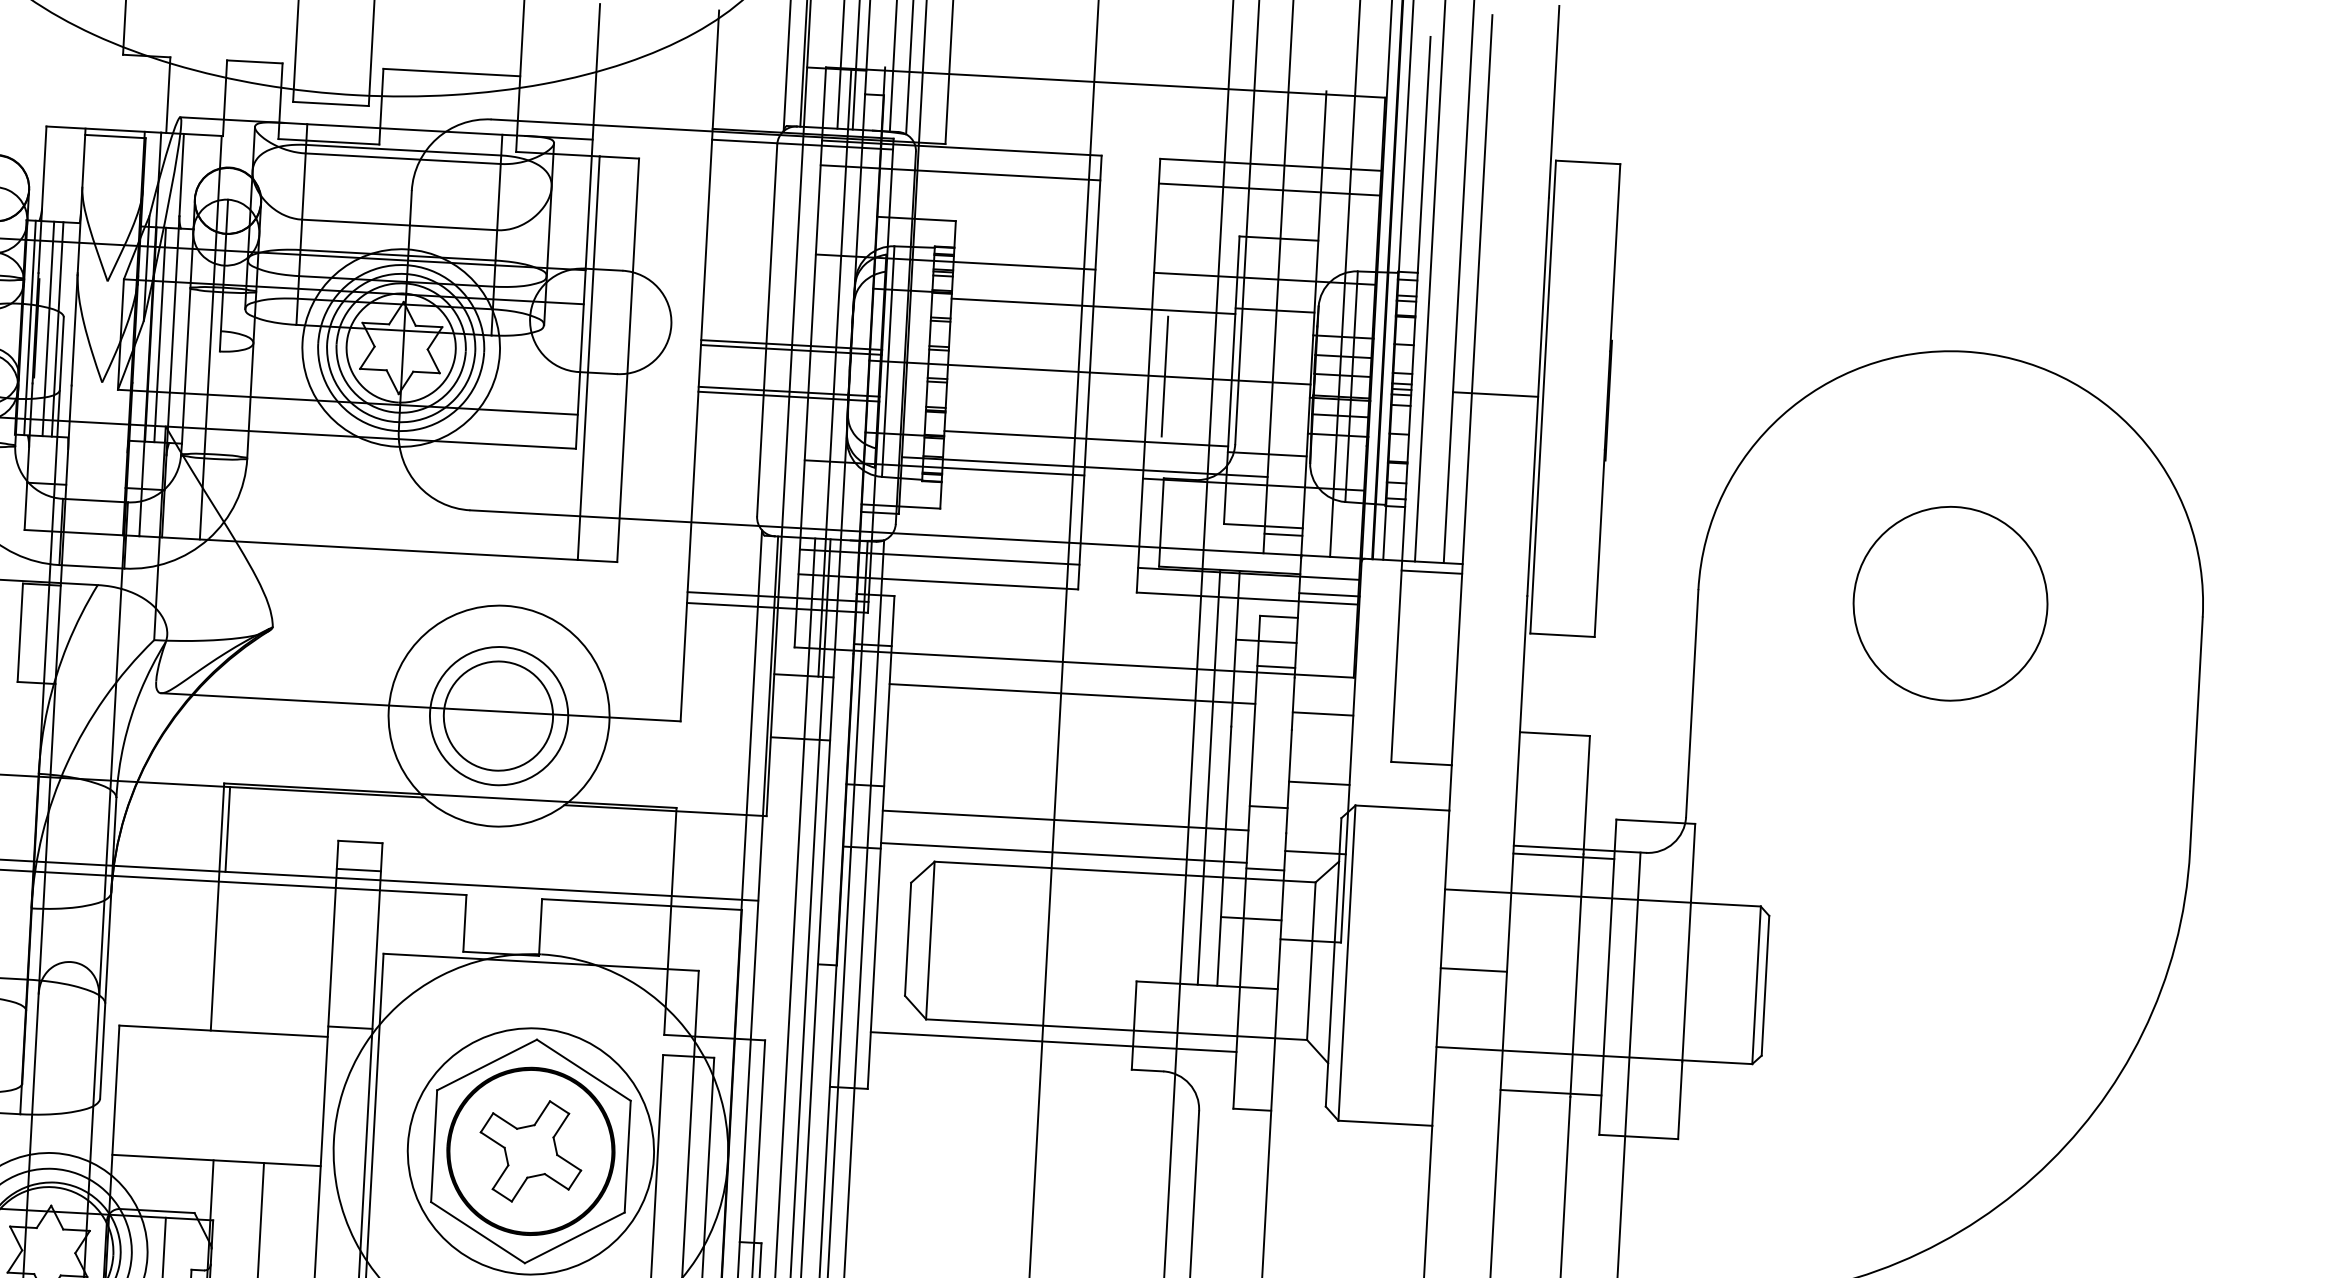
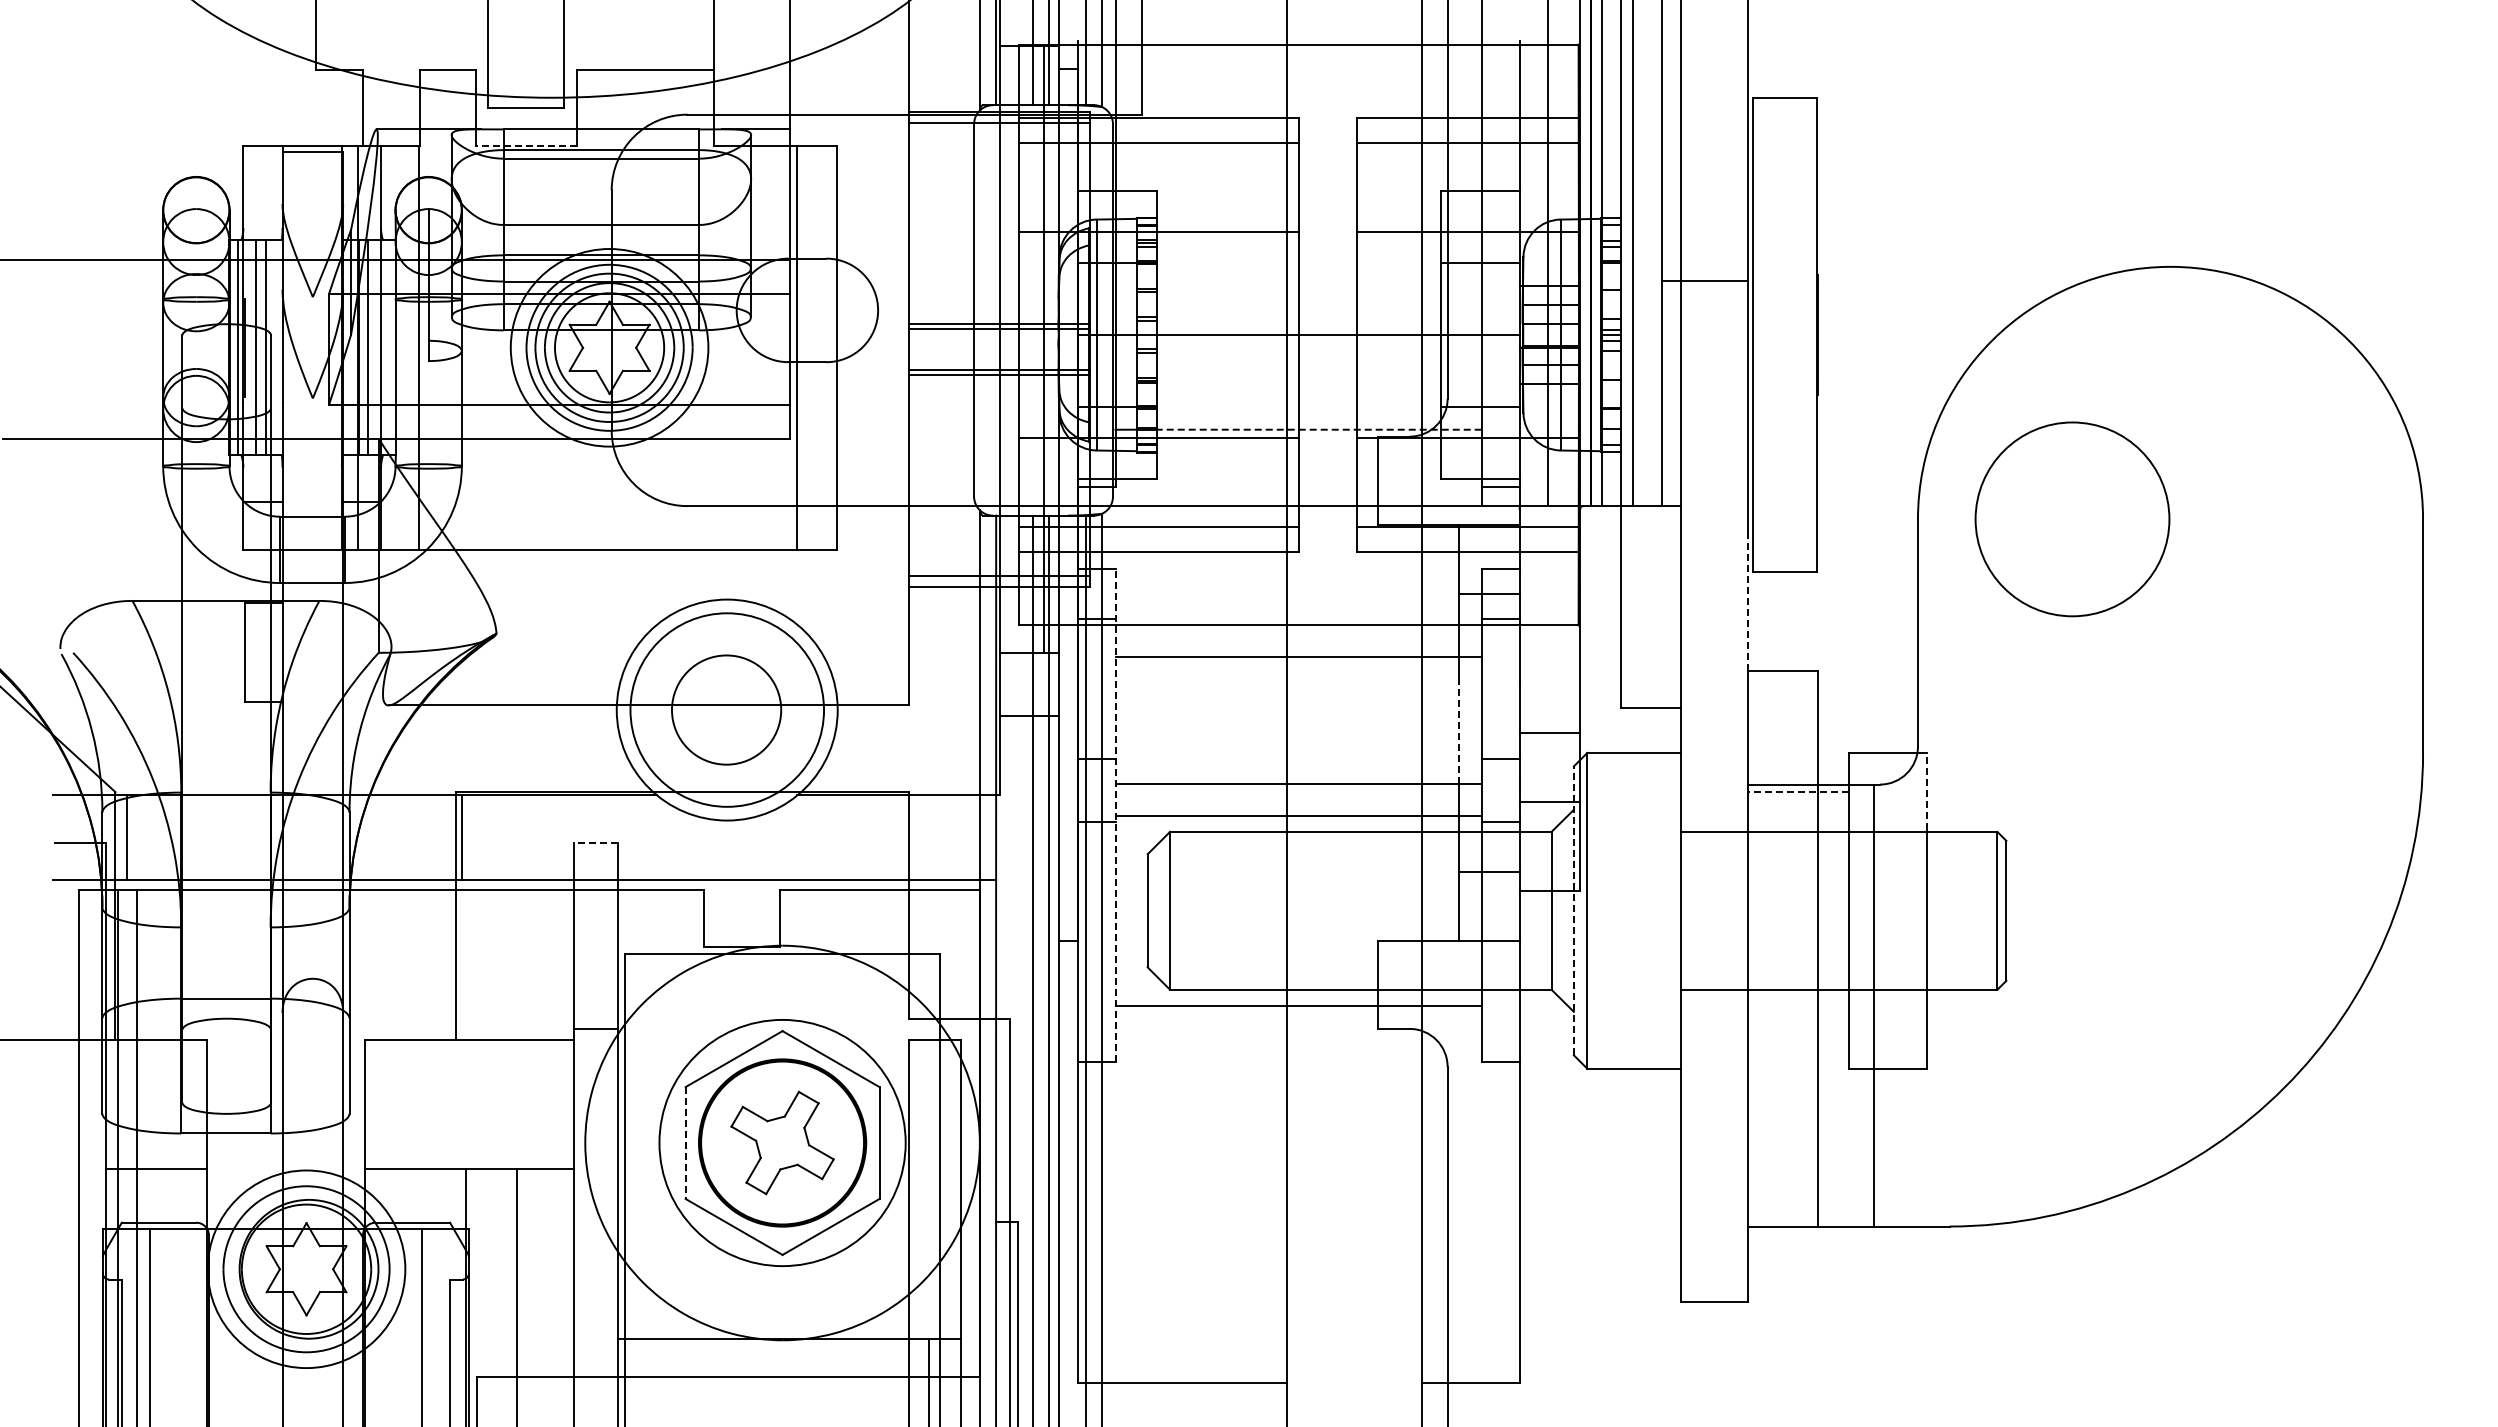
line: (329, 141) -> (526, 145), solid -> dashed
line: (1093, 306) -> (1298, 268), removed
line: (1164, 376) -> (1373, 334), removed
line: (1495, 394) -> (1704, 281), moved
line: (1086, 438) -> (1298, 401), removed
line: (1105, 468) -> (1319, 429), solid -> dashed
line: (1431, 571) -> (1650, 515), removed
line: (1329, 595) -> (1549, 544), removed
circle: (1950, 603) -> (2072, 519), moved
line: (1523, 663) -> (1747, 602), solid -> dashed
line: (1322, 714) -> (1549, 663), removed
circle: (499, 715) -> (727, 709), size x1.4
line: (1209, 777) -> (1439, 732), removed
line: (1228, 778) -> (1458, 732), solid -> dashed
line: (360, 842) -> (595, 843), solid -> dashed
line: (881, 842) -> (1115, 815), solid -> dashed
line: (1564, 856) -> (1798, 792), solid -> dashed
line: (1693, 862) -> (1927, 791), solid -> dashed
line: (358, 870) -> (595, 871), removed
line: (1333, 962) -> (1573, 910), solid -> dashed
line: (1474, 969) -> (1714, 910), removed
line: (1550, 1092) -> (1797, 1029), removed
line: (433, 1146) -> (685, 1143), solid -> dashed

